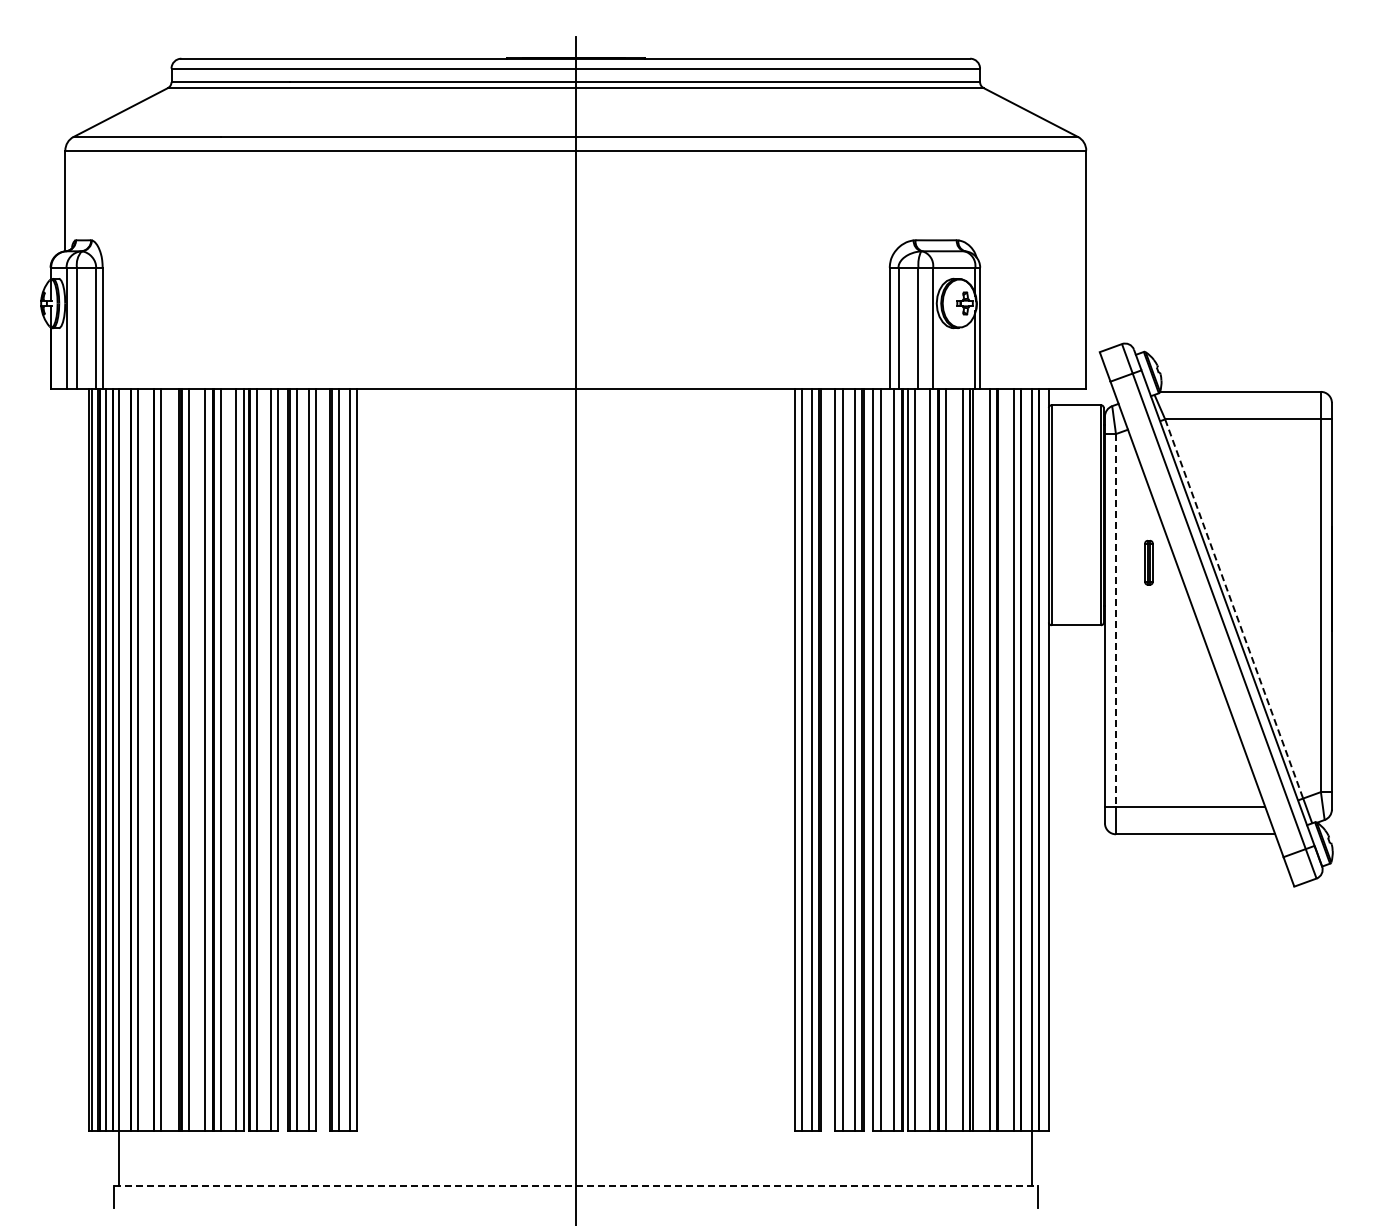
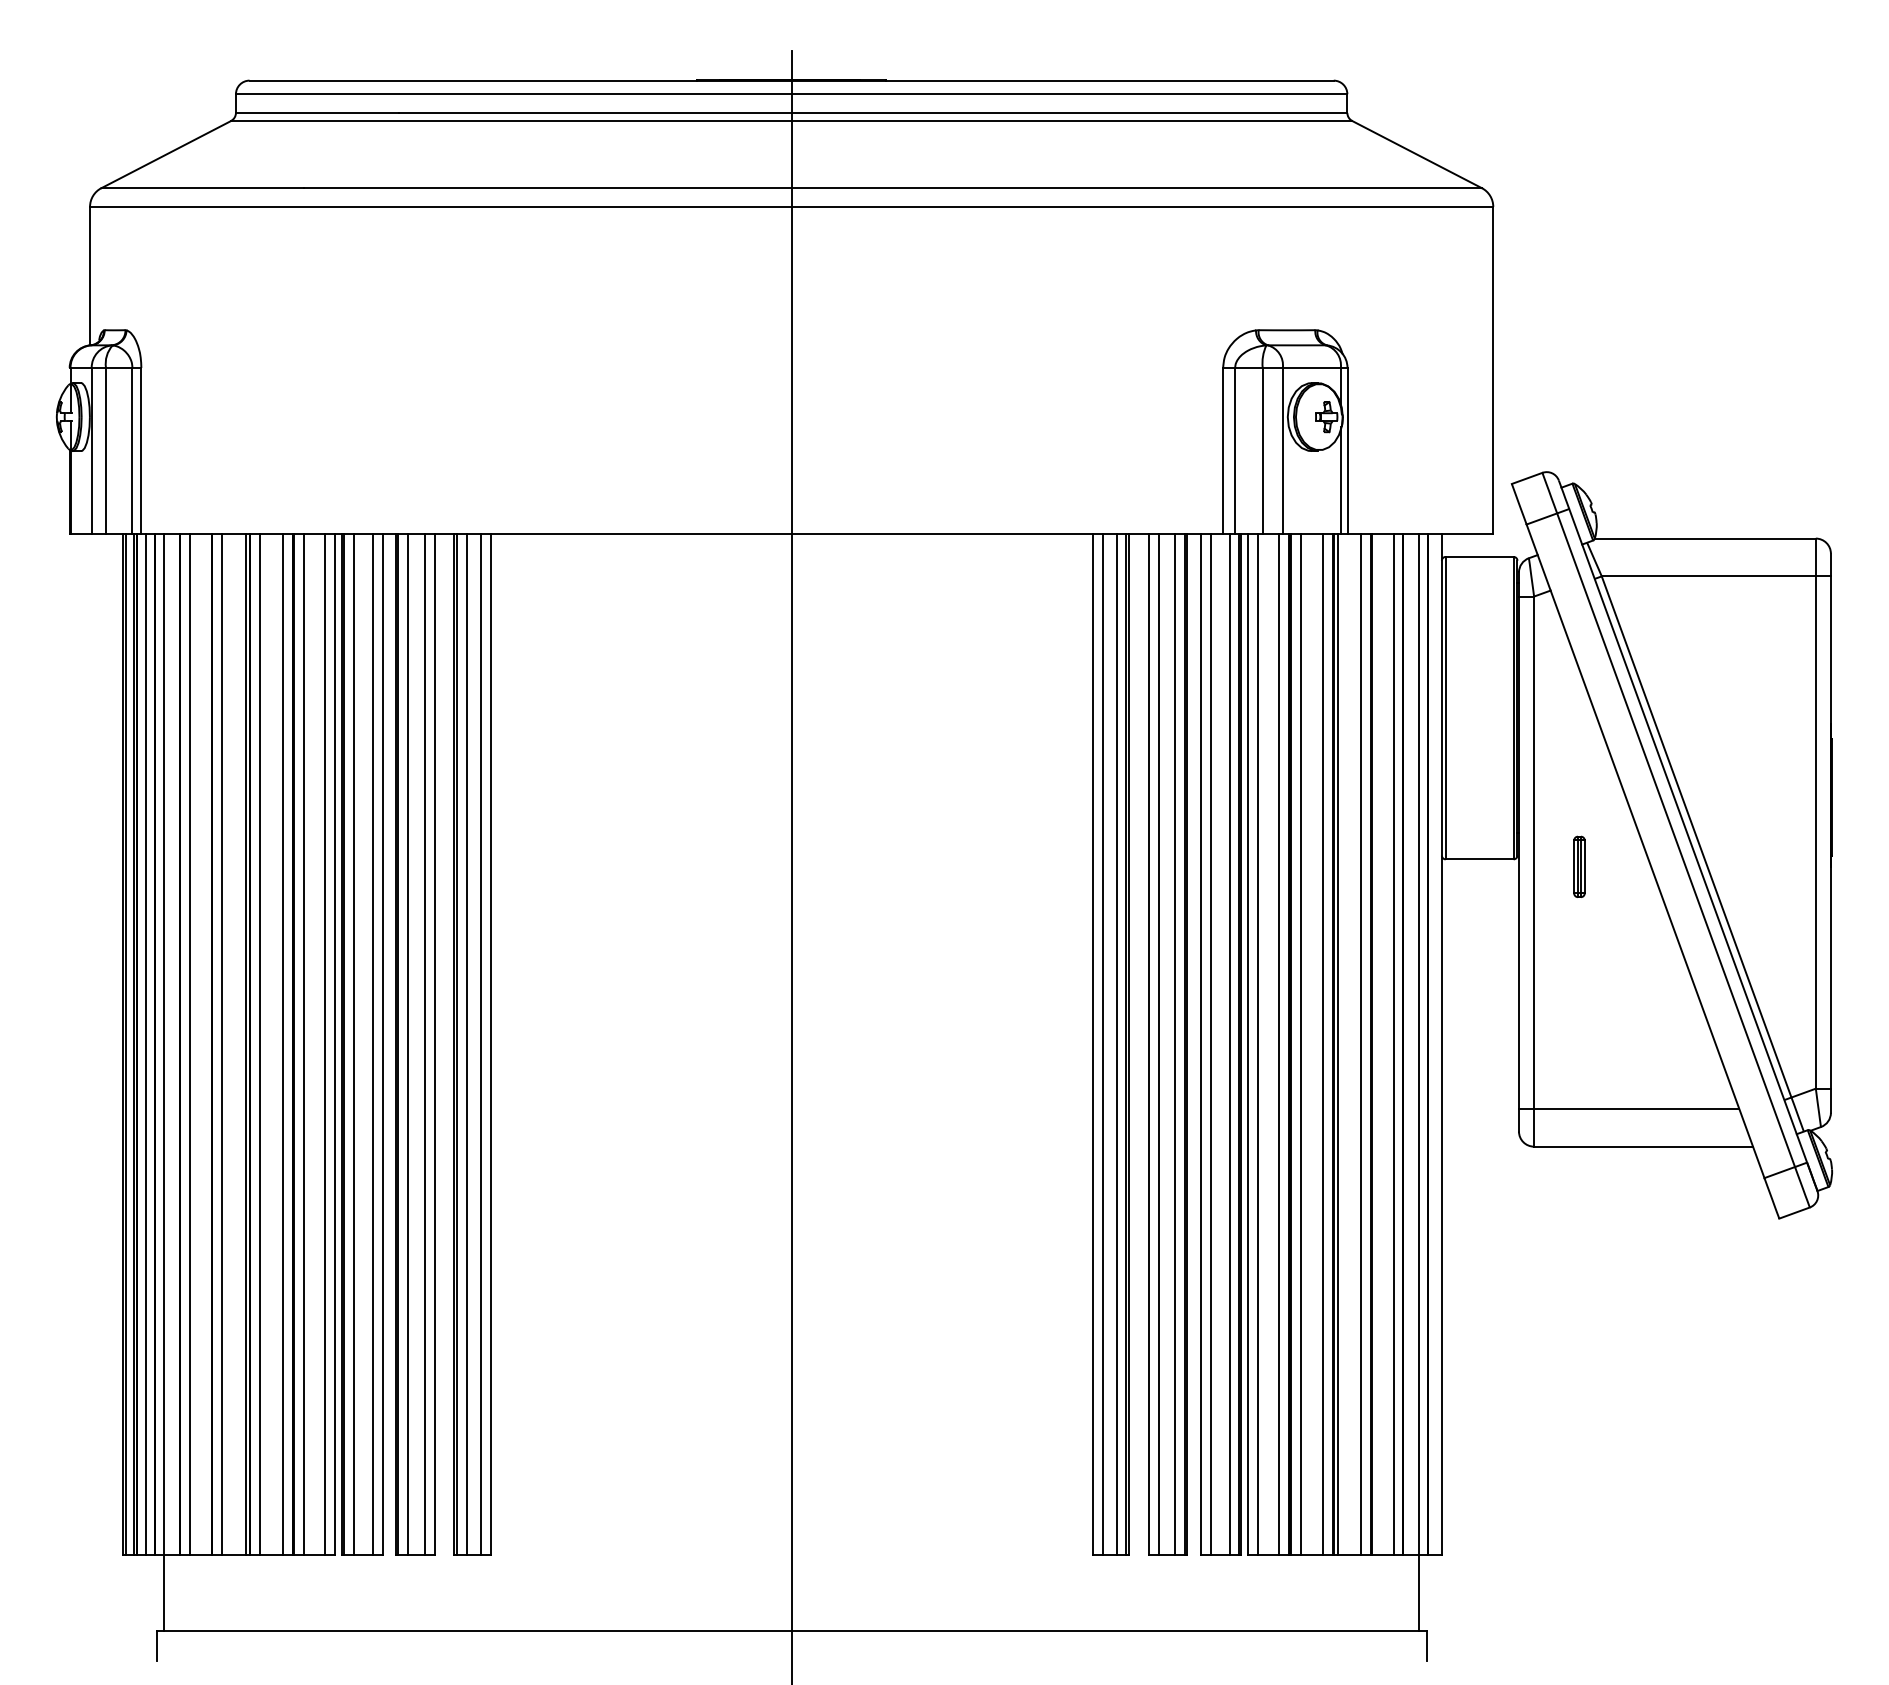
part: (1148, 562) -> (1578, 866), moved
line: (1234, 608) -> (1697, 836), dashed -> solid
line: (1115, 620) -> (1533, 852), dashed -> solid
line: (576, 1186) -> (792, 1630), dashed -> solid

